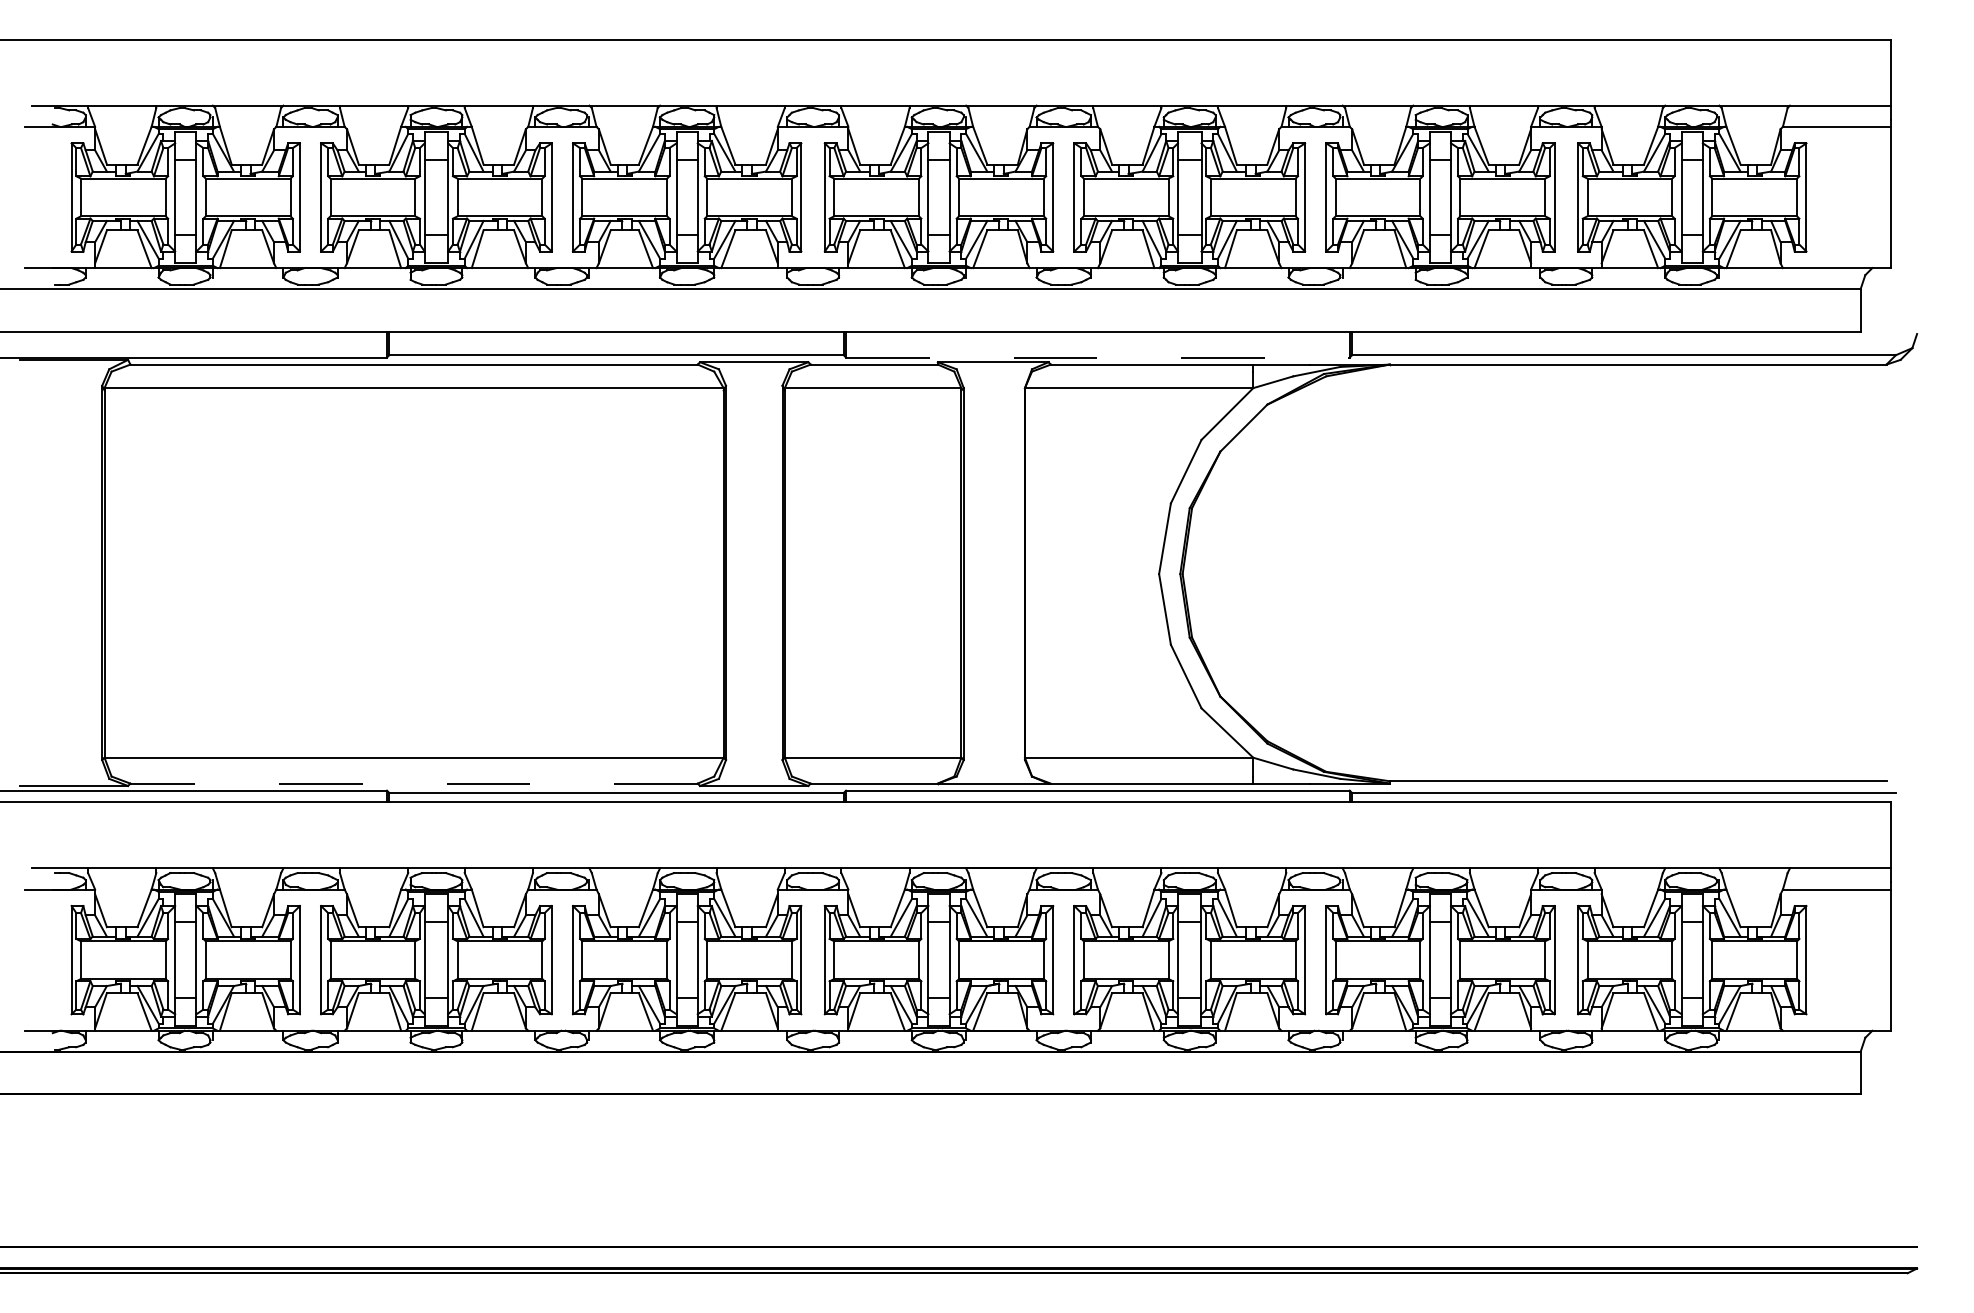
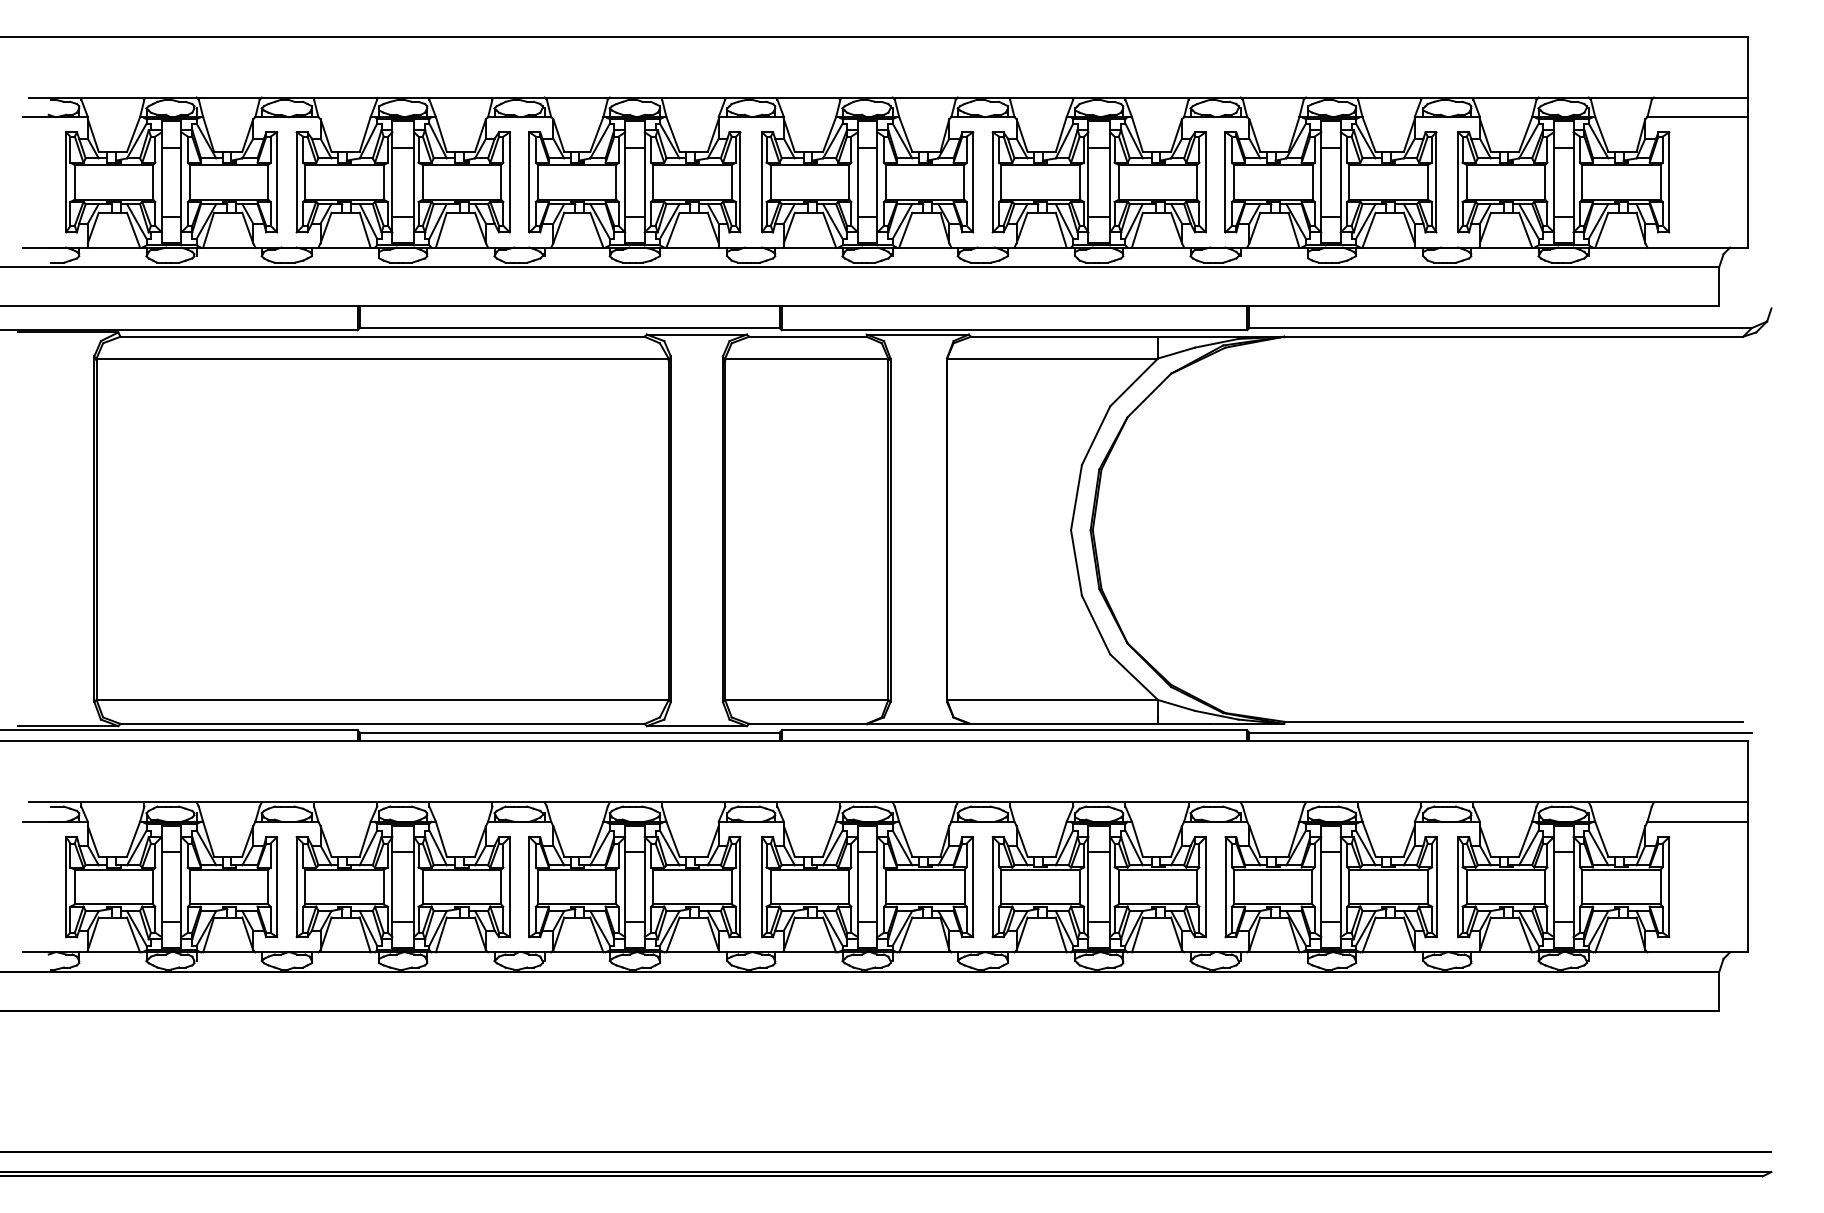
line: (1097, 357) -> (1014, 330), dashed -> solid
line: (413, 783) -> (382, 723), dashed -> solid

